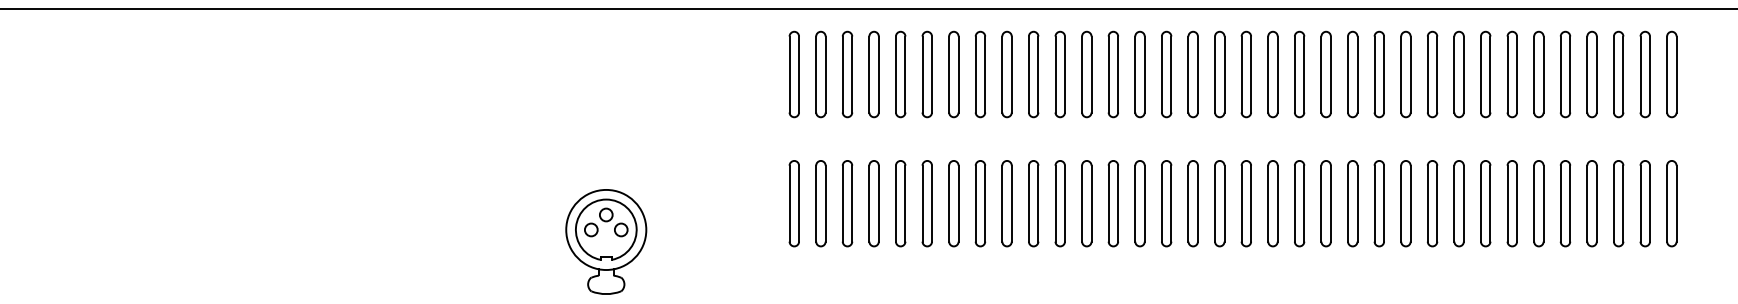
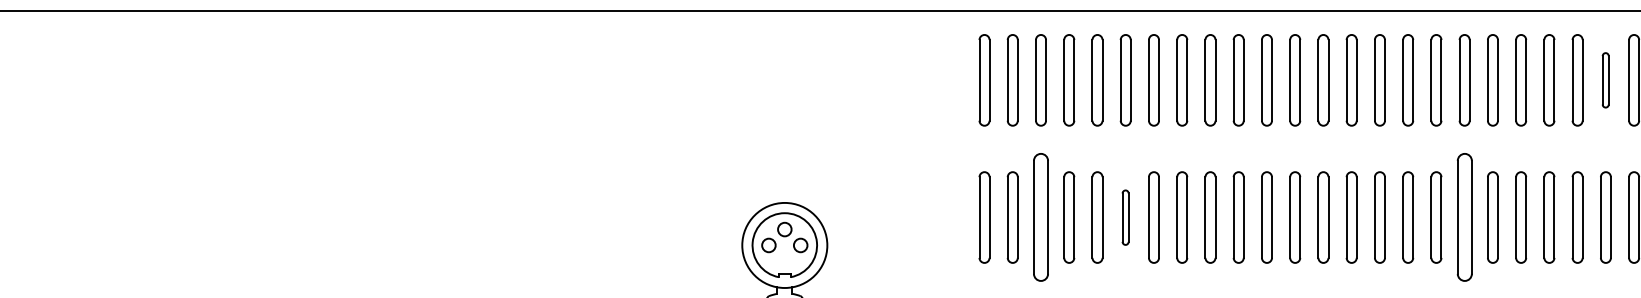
part: (1378, 74) -> (1604, 80), size x0.6
part: (847, 203) -> (1041, 217), size x1.4
part: (926, 203) -> (1124, 217), size x0.6
part: (1245, 203) -> (1463, 217), size x1.4

